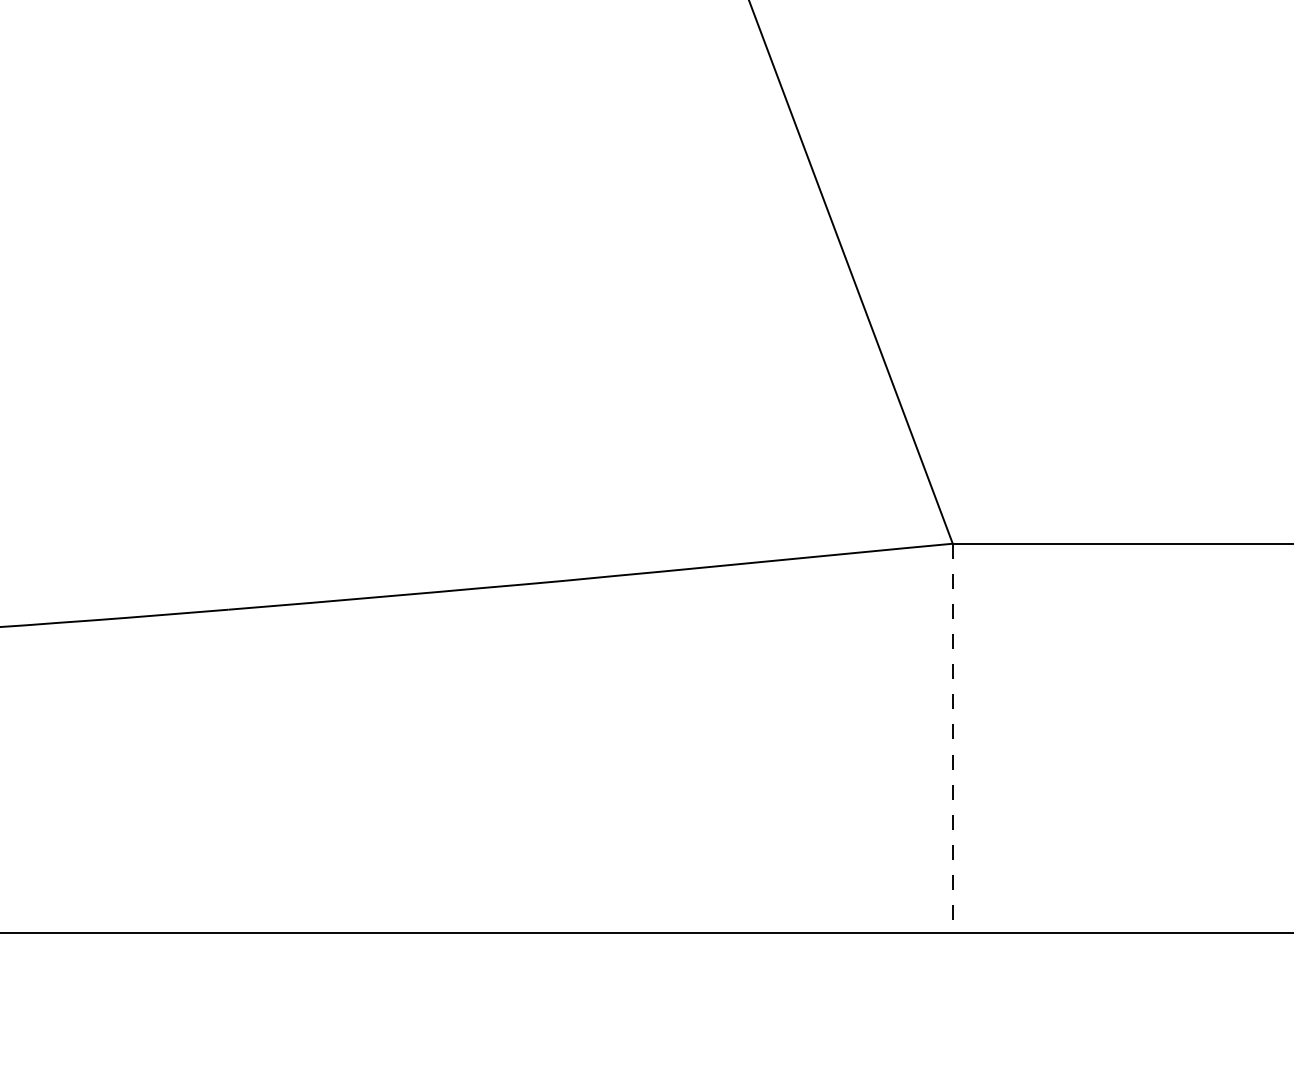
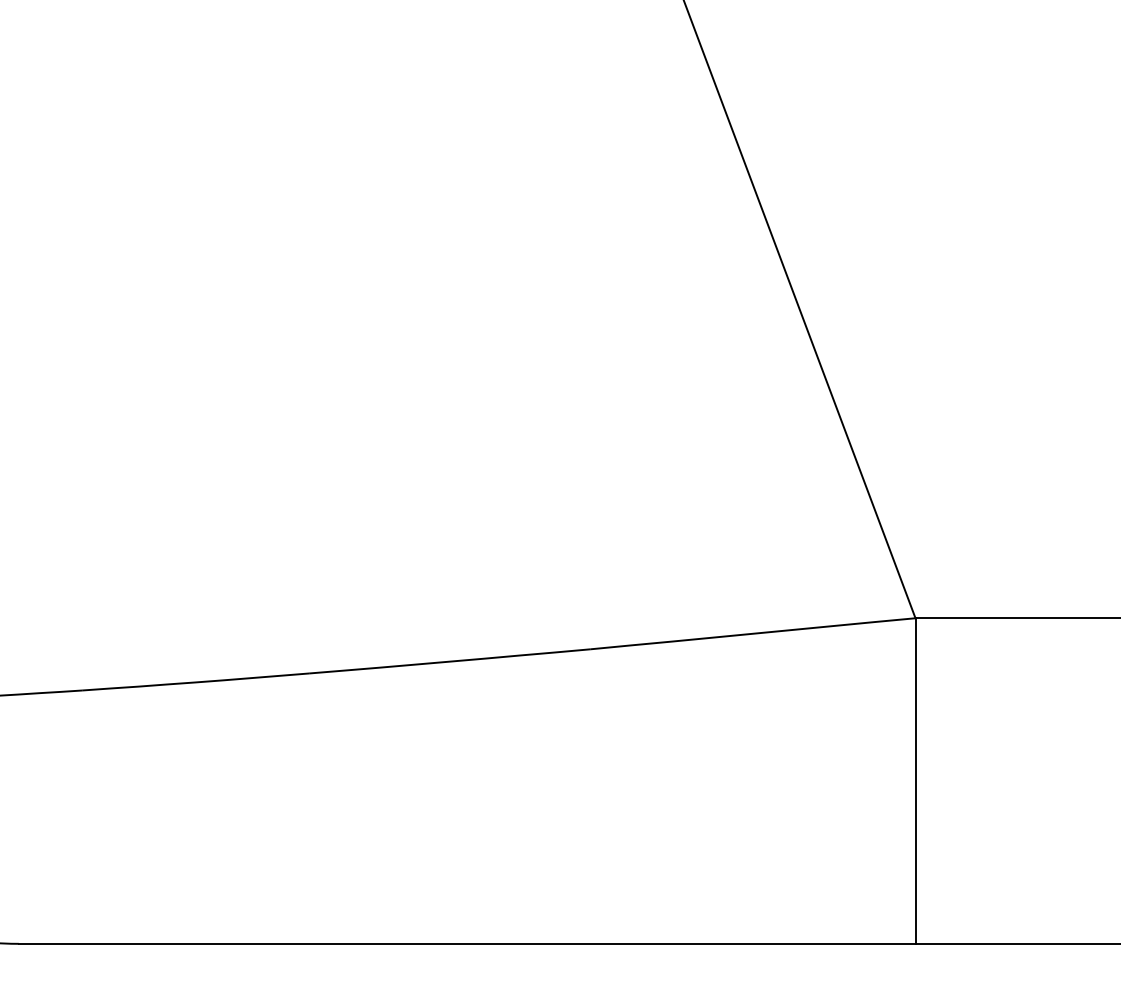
line: (952, 738) -> (915, 781), dashed -> solid

